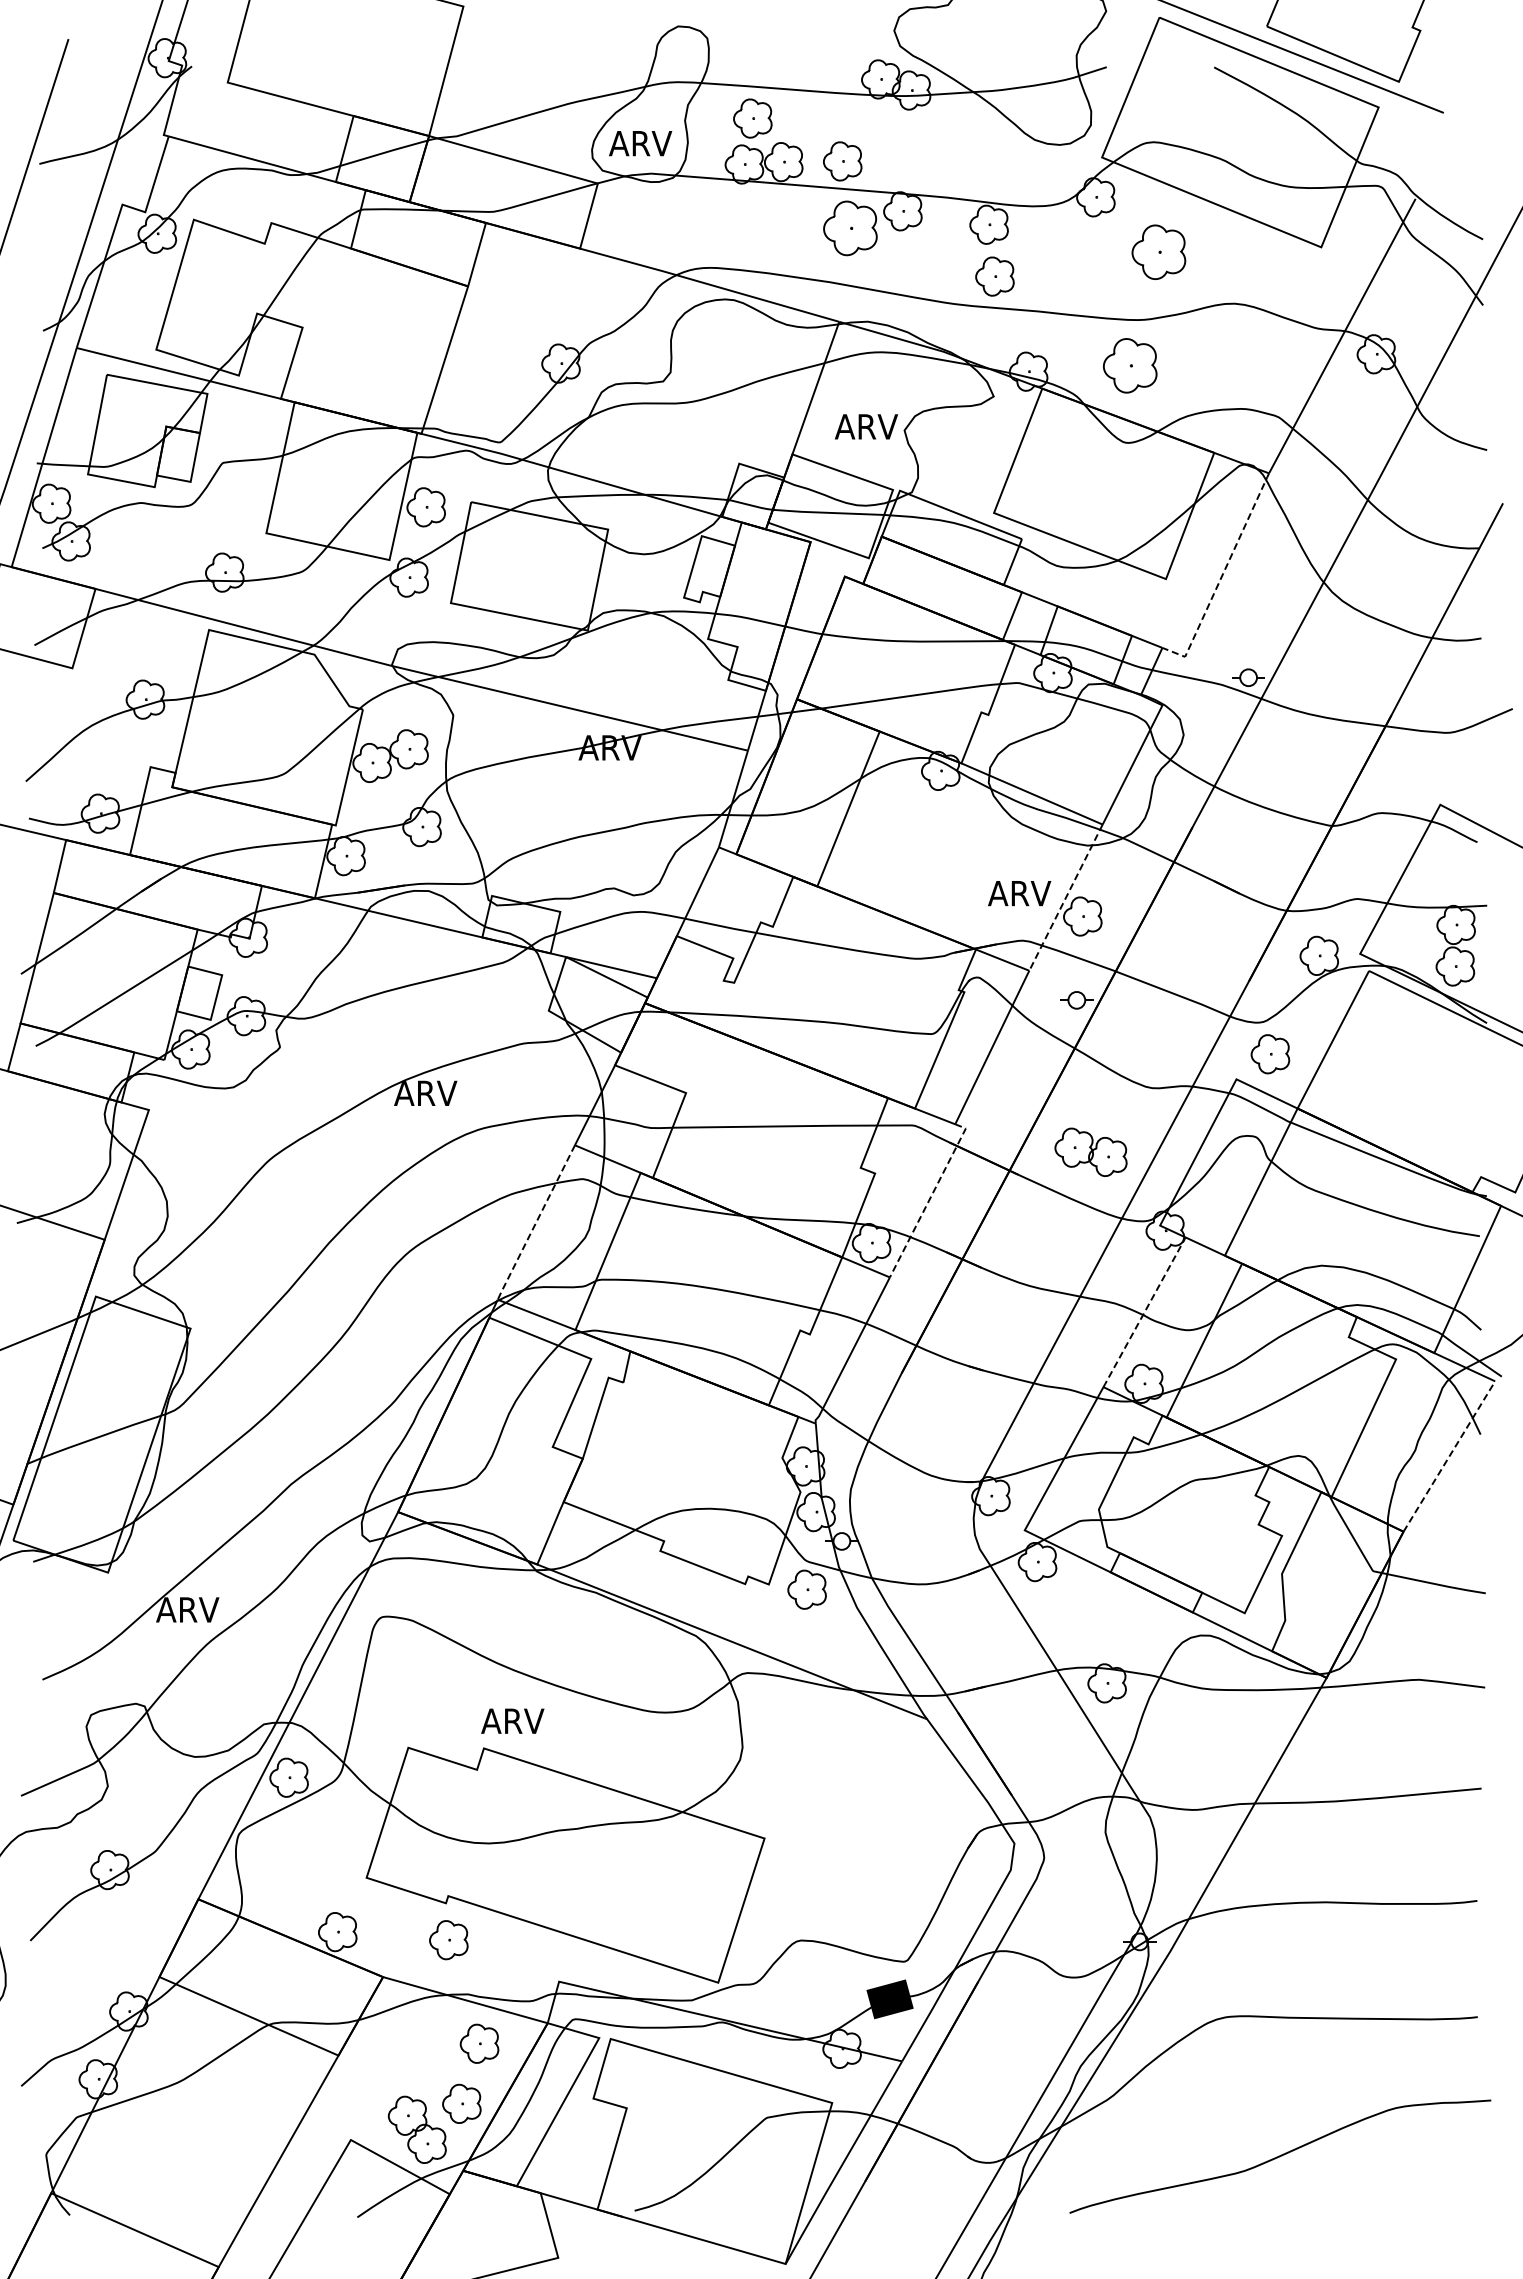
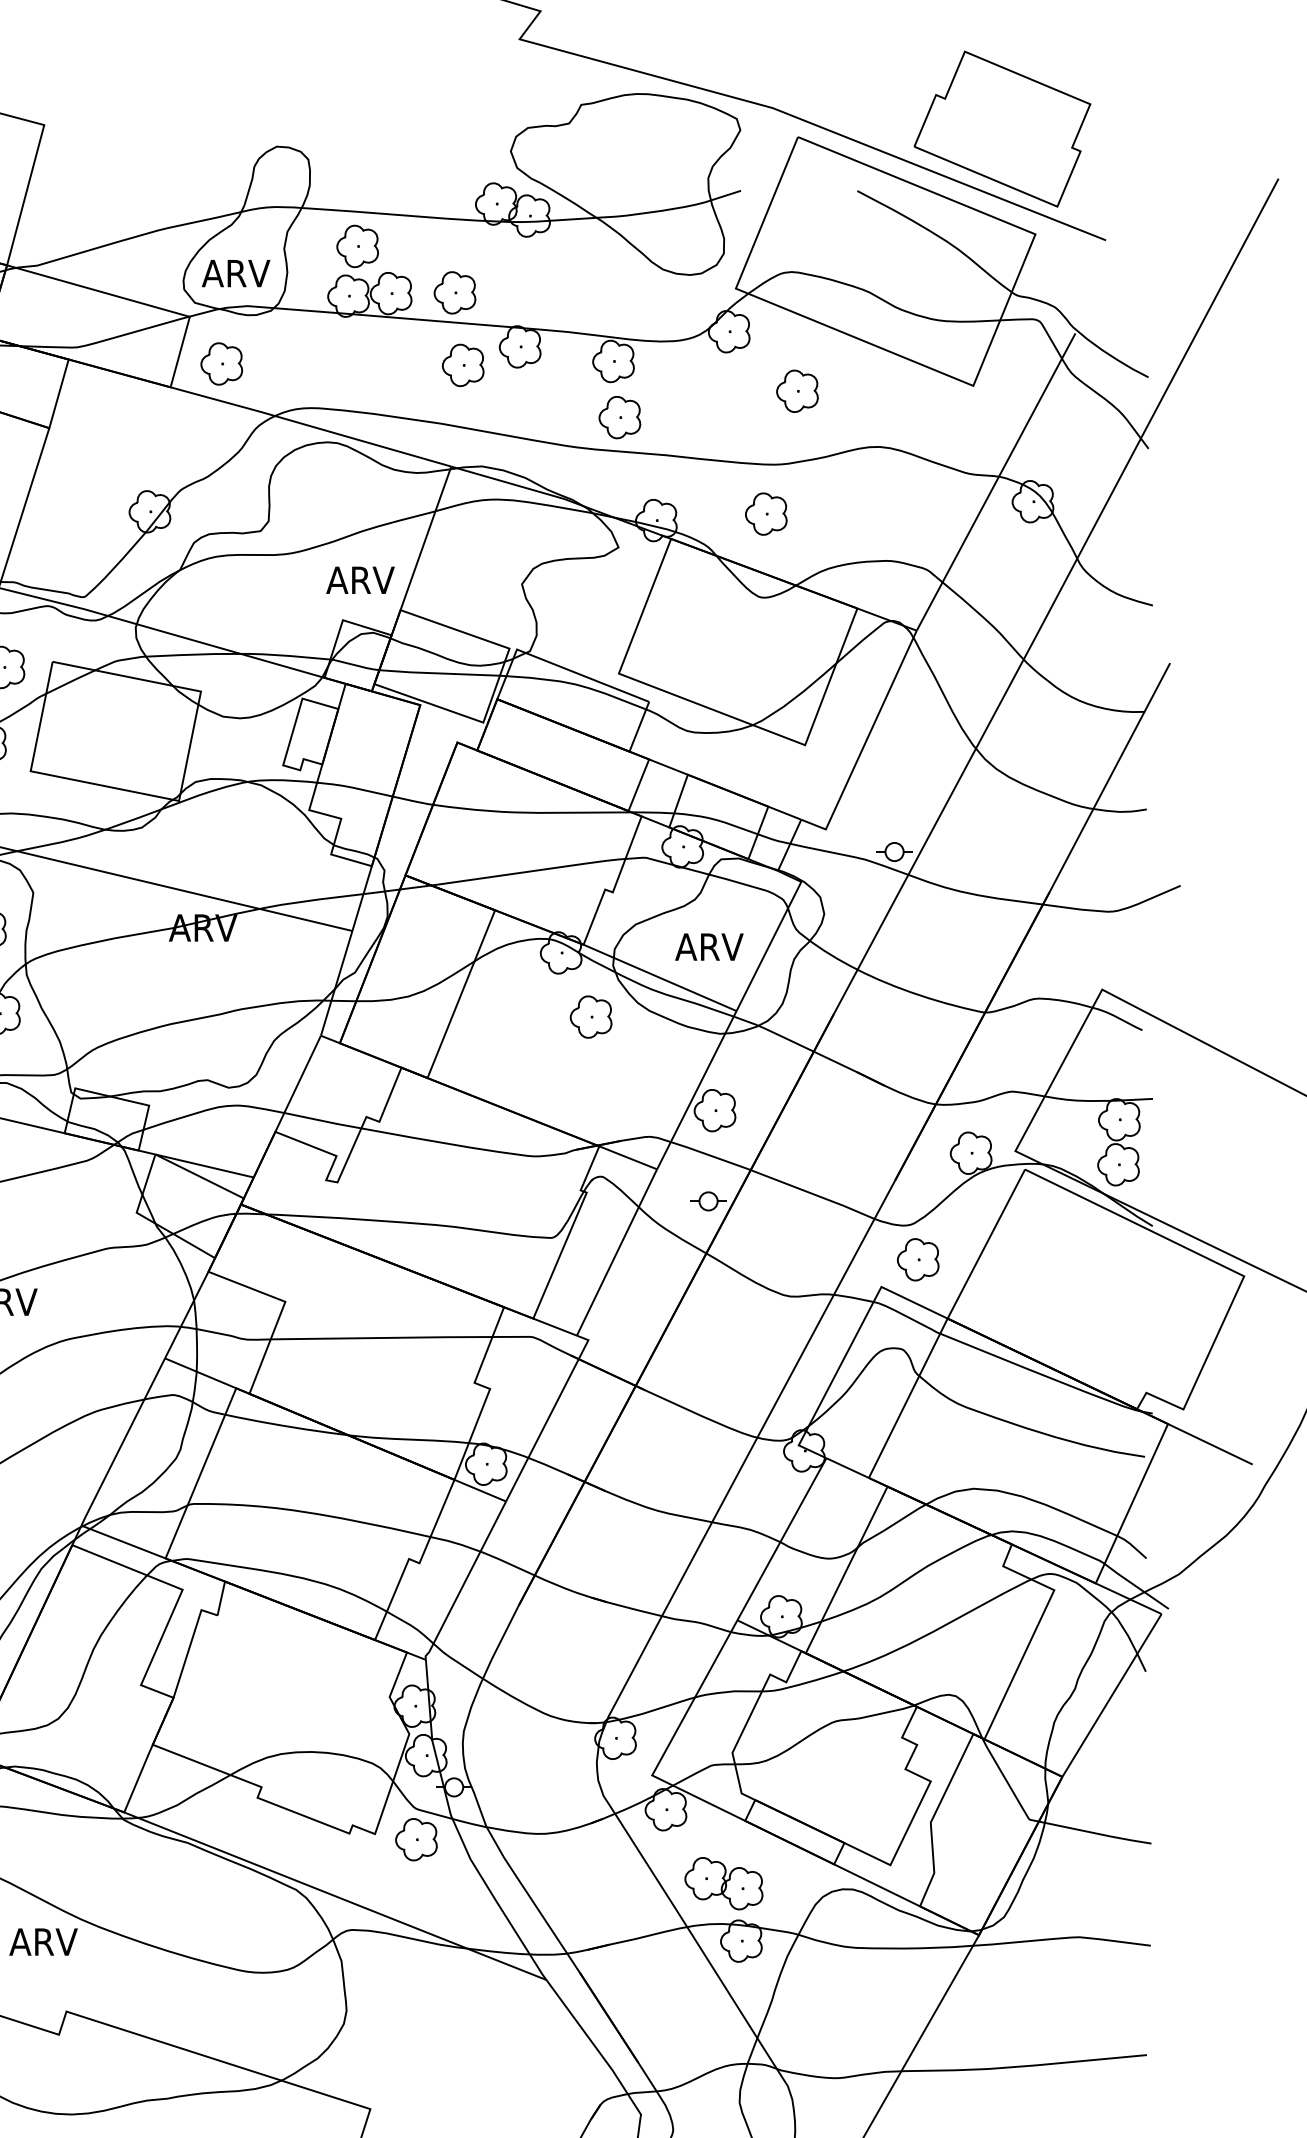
part: (627, 227) -> (221, 364), added
part: (849, 228) -> (462, 365), size x0.71
part: (1158, 252) -> (797, 391), size x0.71
part: (1129, 365) -> (765, 513), size x0.71
text: (865, 426) -> (359, 579), moved
line: (1222, 576) -> (866, 742), dashed -> solid
part: (968, 830) -> (591, 1017), added
text: (1019, 893) -> (709, 947), moved
line: (1066, 897) -> (697, 1090), dashed -> solid
part: (1090, 1151) -> (723, 1882), moved
line: (930, 1197) -> (550, 1414), dashed -> solid
line: (536, 1223) -> (123, 1443), dashed -> solid
line: (1144, 1312) -> (781, 1539), dashed -> solid
line: (1449, 1456) -> (1112, 1695), dashed -> solid
text: (512, 1720) -> (43, 1941), moved

